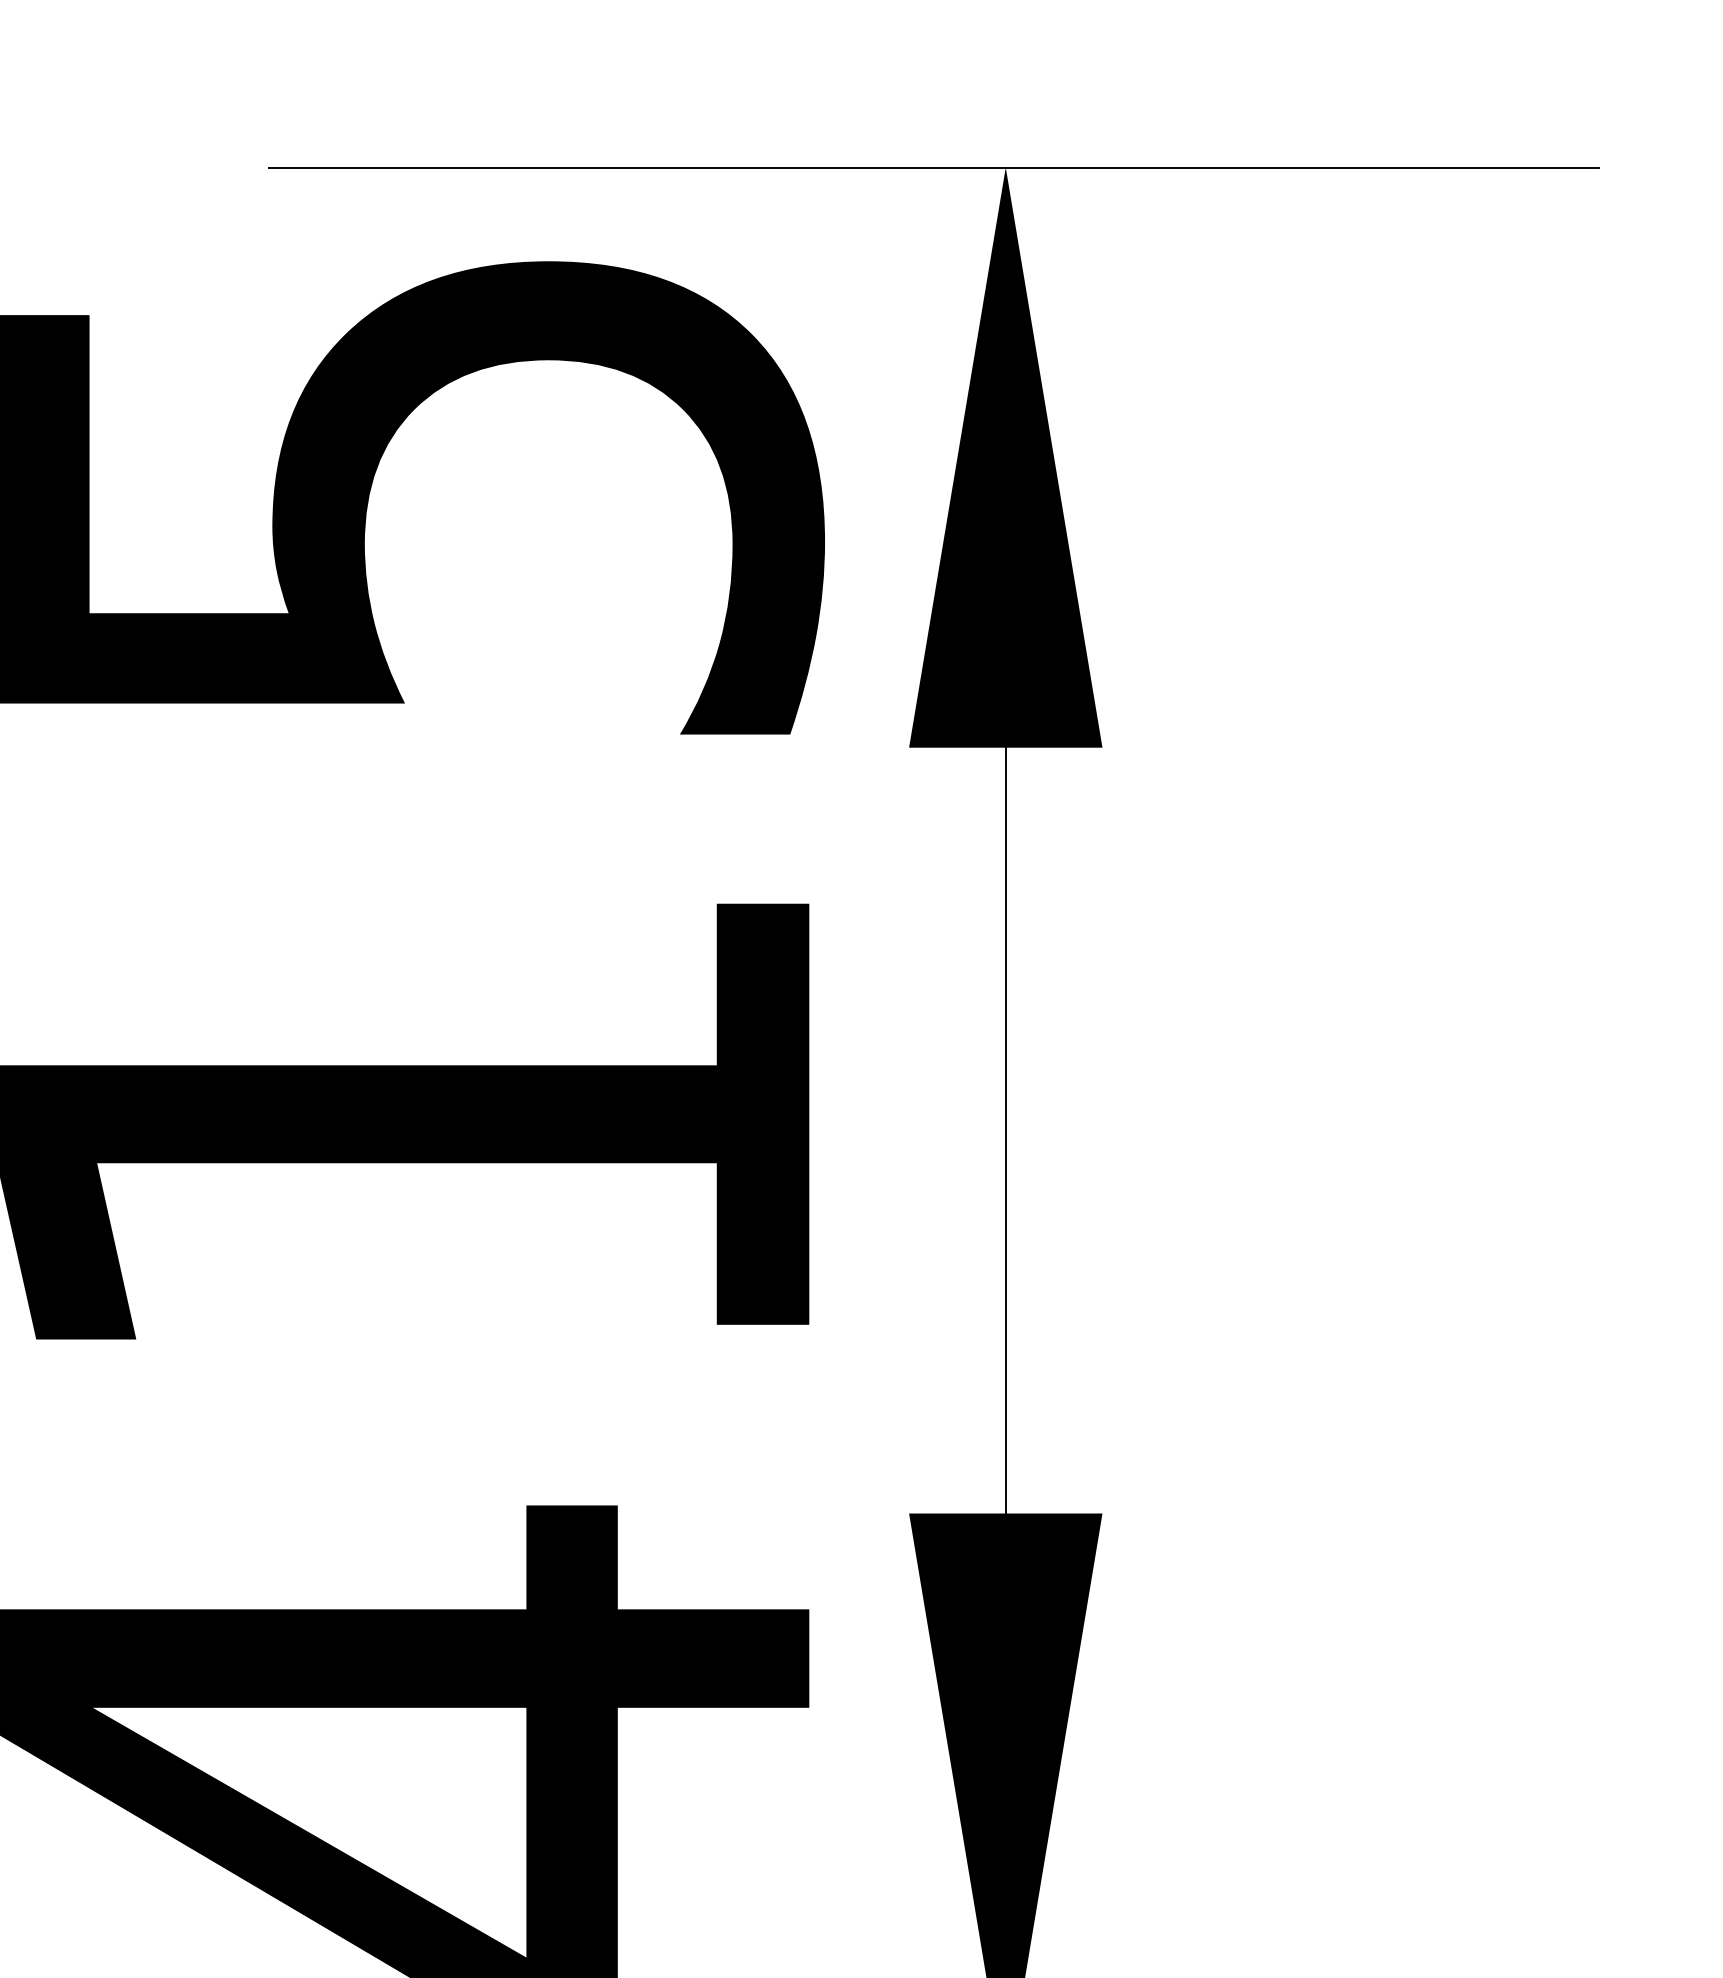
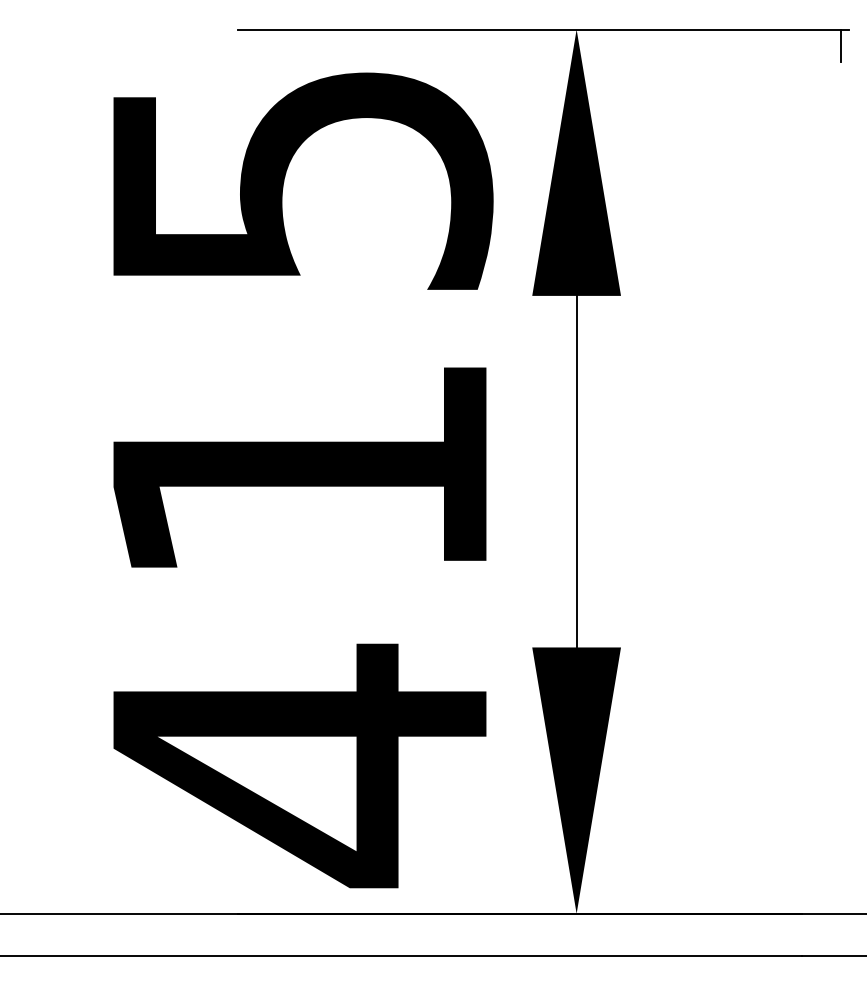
line: (1582, 202) -> (841, 45), added

